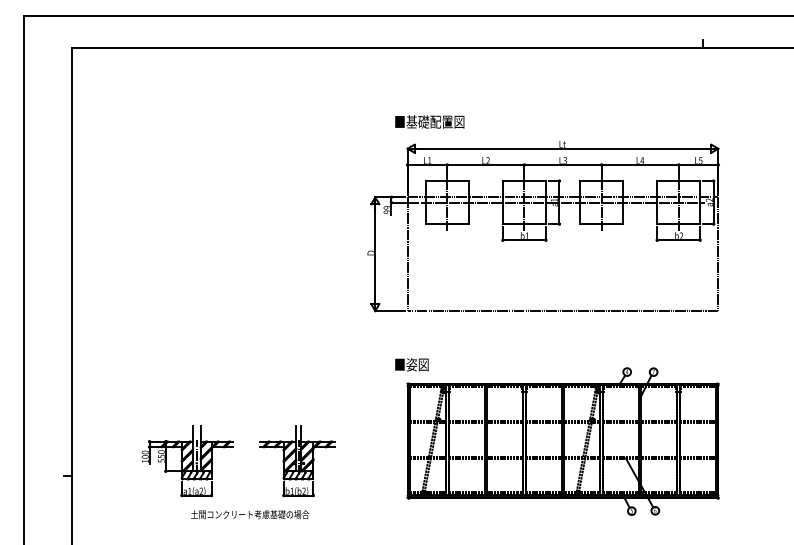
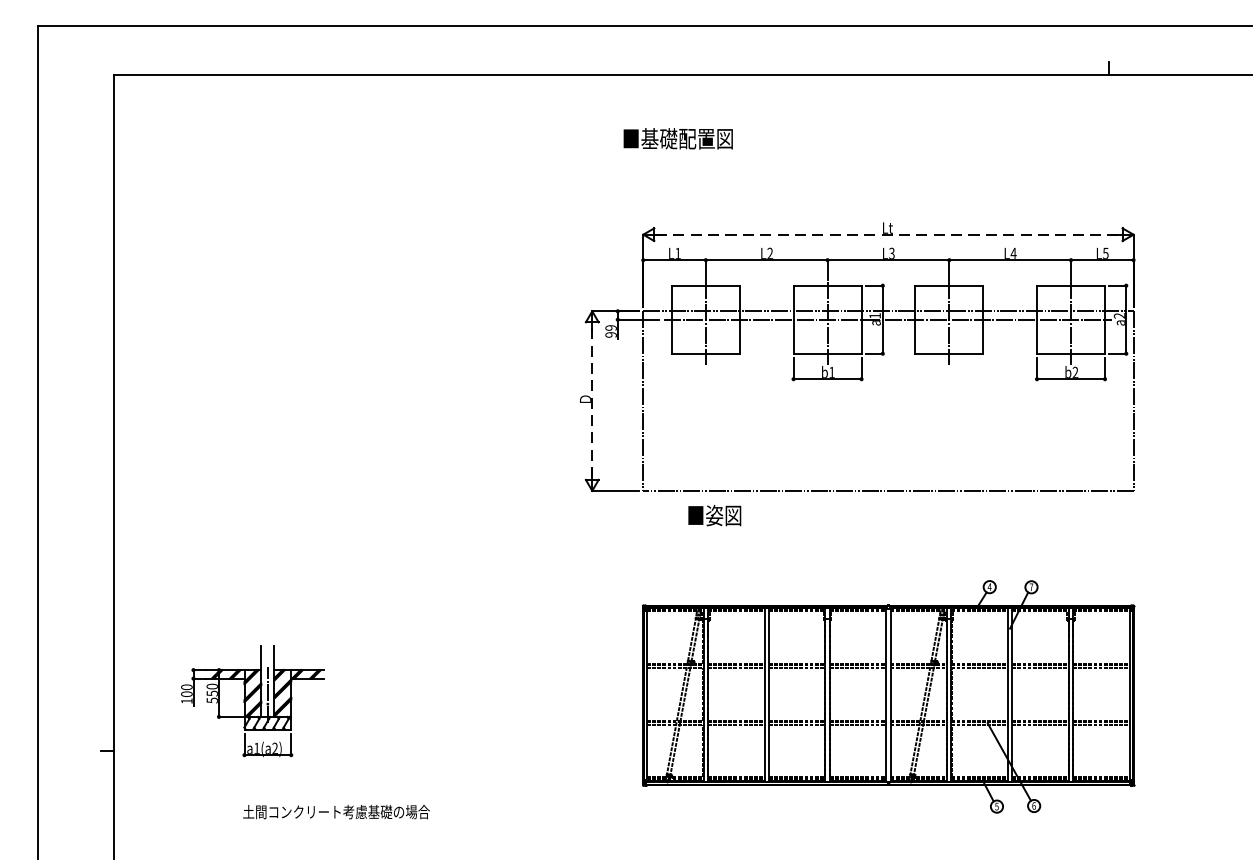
text: (429, 121) -> (677, 138), moved
line: (563, 148) -> (889, 234), solid -> dashed
line: (375, 254) -> (592, 401), solid -> dashed
text: (411, 364) -> (714, 515), moved
part: (187, 461) -> (253, 701), moved
part: (297, 461) -> (469, 728), removed
text: (250, 514) -> (336, 811), moved

